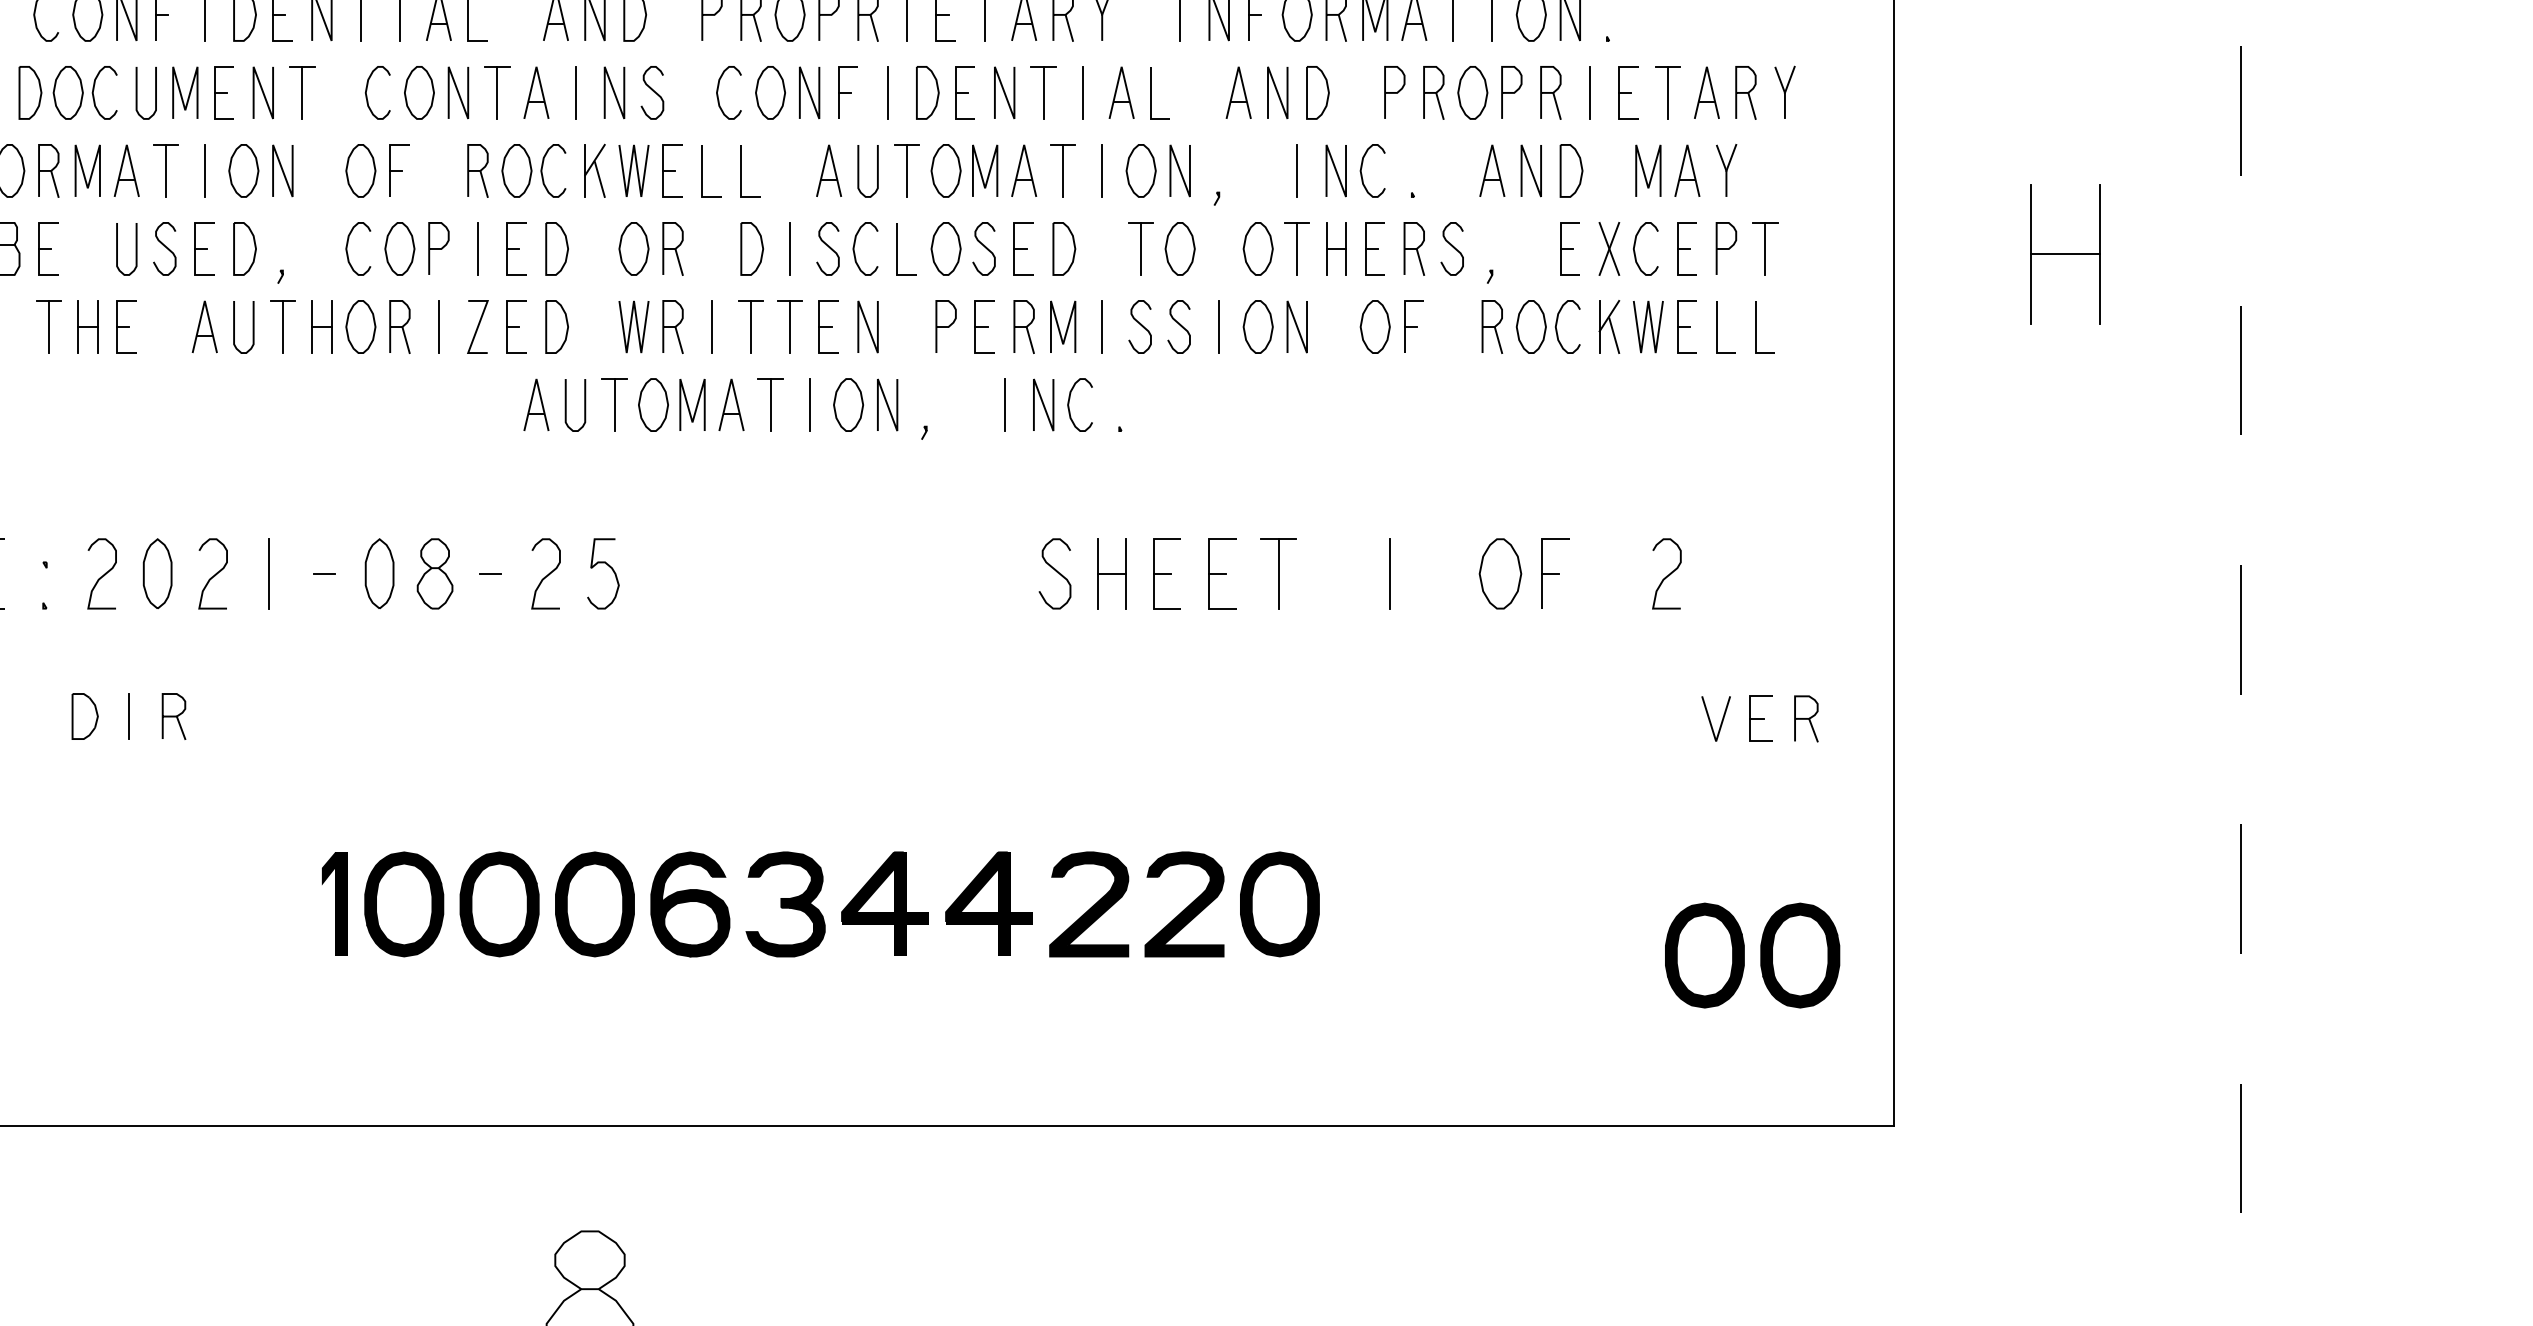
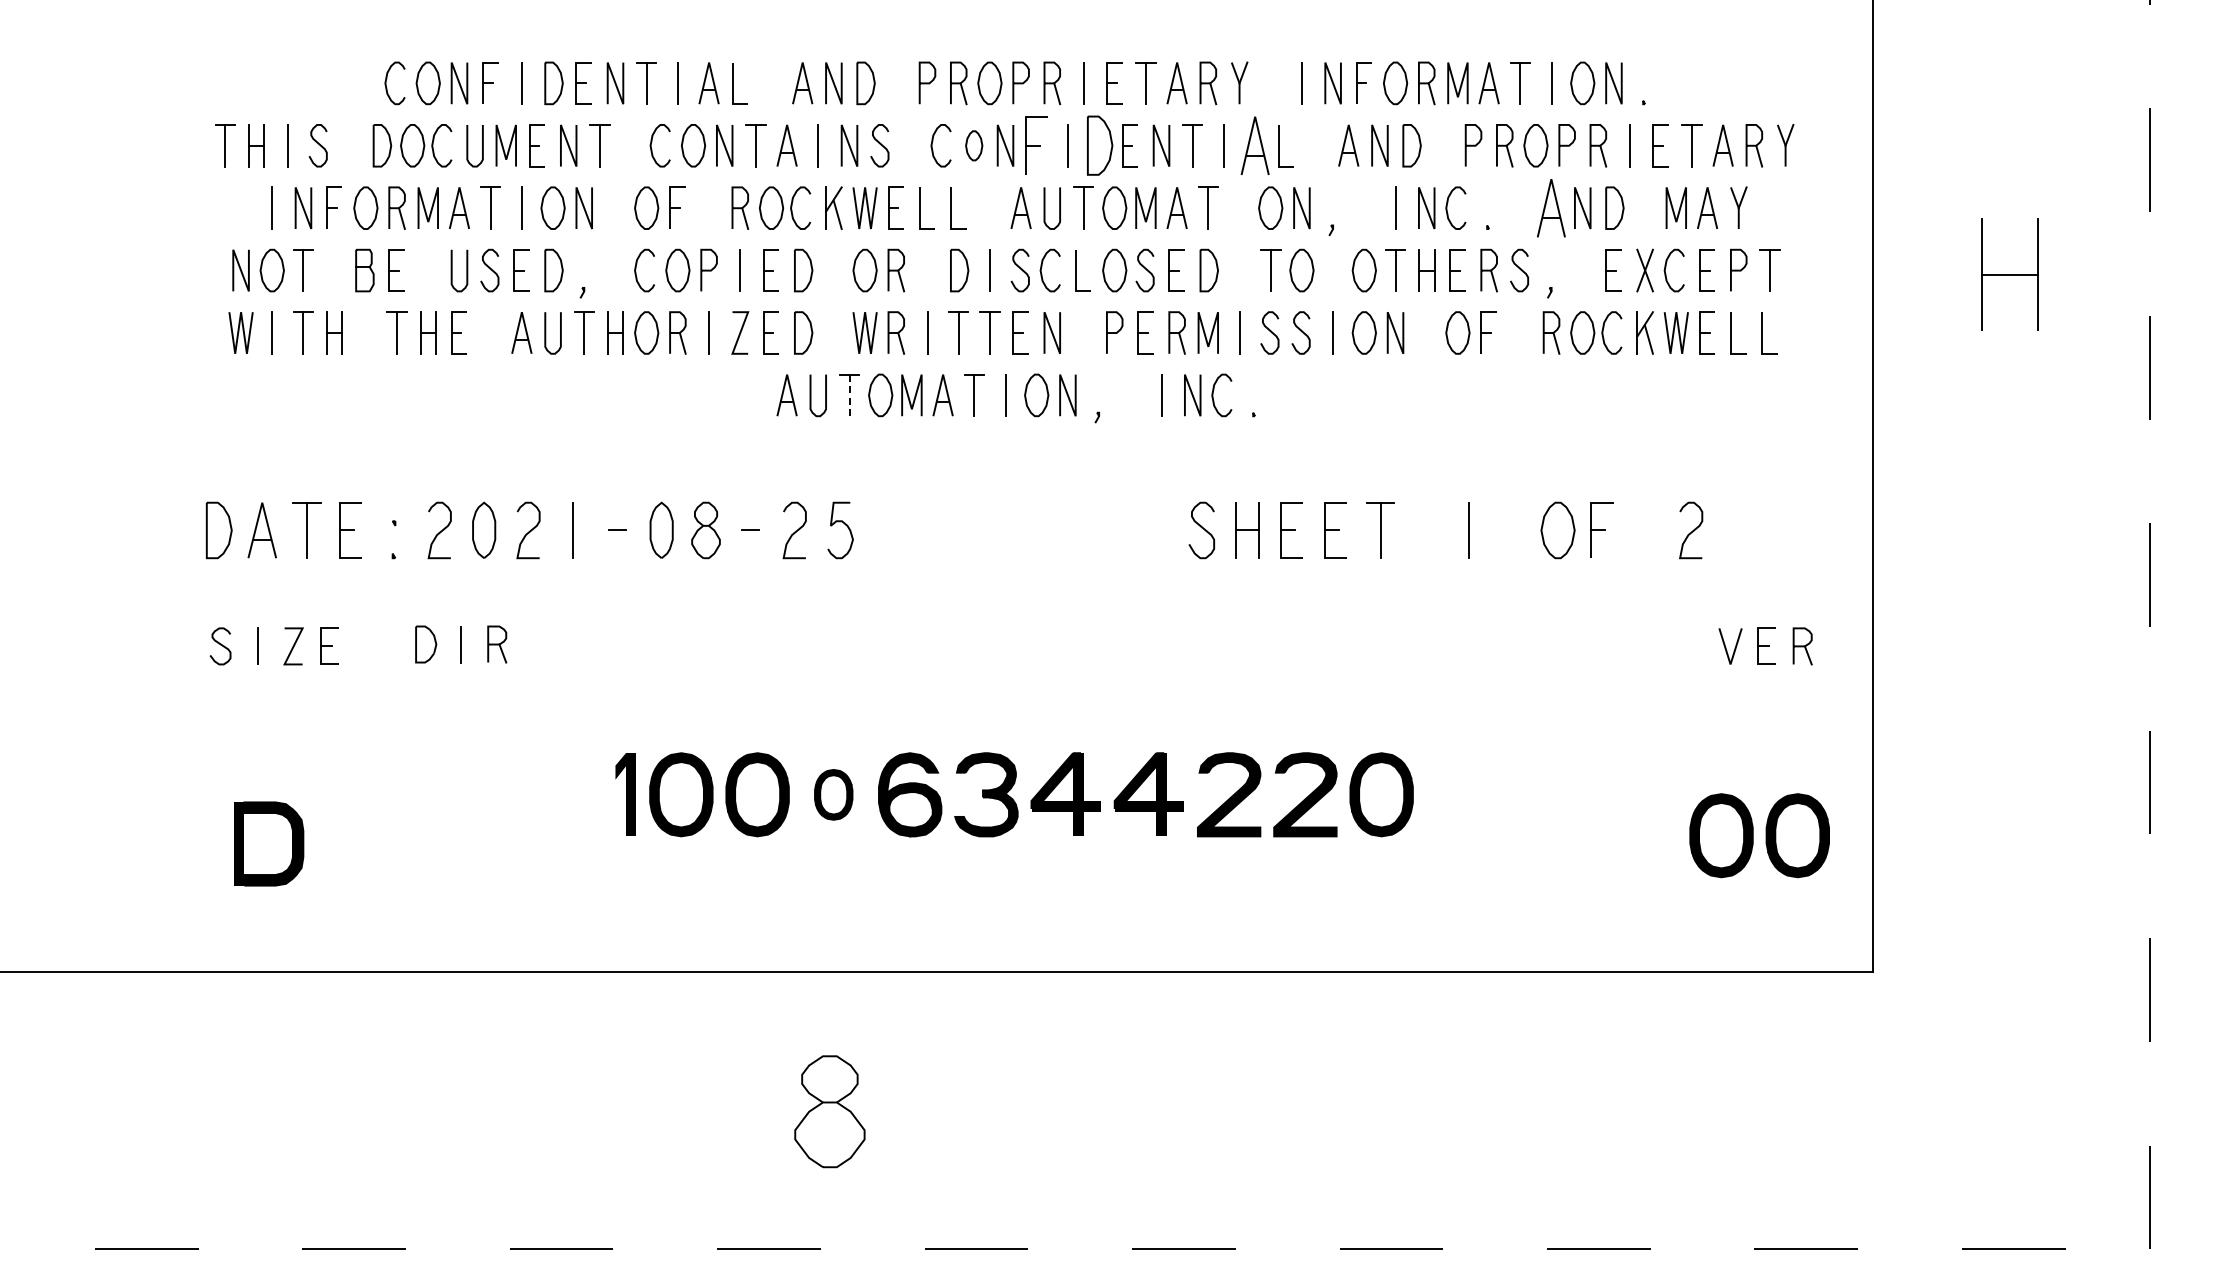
part: (769, 92) -> (973, 145), size x0.7
part: (848, 92) -> (1036, 145), size x1.4
part: (927, 92) -> (1099, 145), size x1.4
part: (1120, 92) -> (1254, 145), size x1.4
line: (1102, 170) -> (1239, 207), removed
part: (1492, 170) -> (1551, 207), size x1.4
line: (614, 405) -> (849, 395), solid -> dashed
part: (594, 904) -> (833, 794), size x0.6

